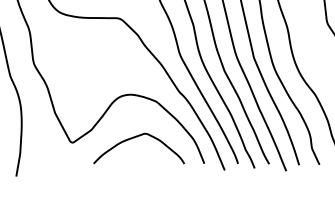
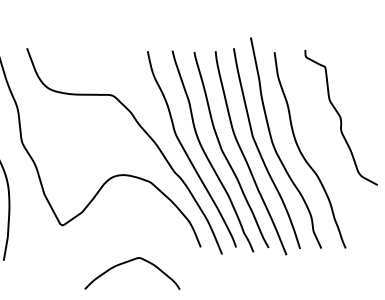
curve: (135, 138) -> (128, 262), moved

